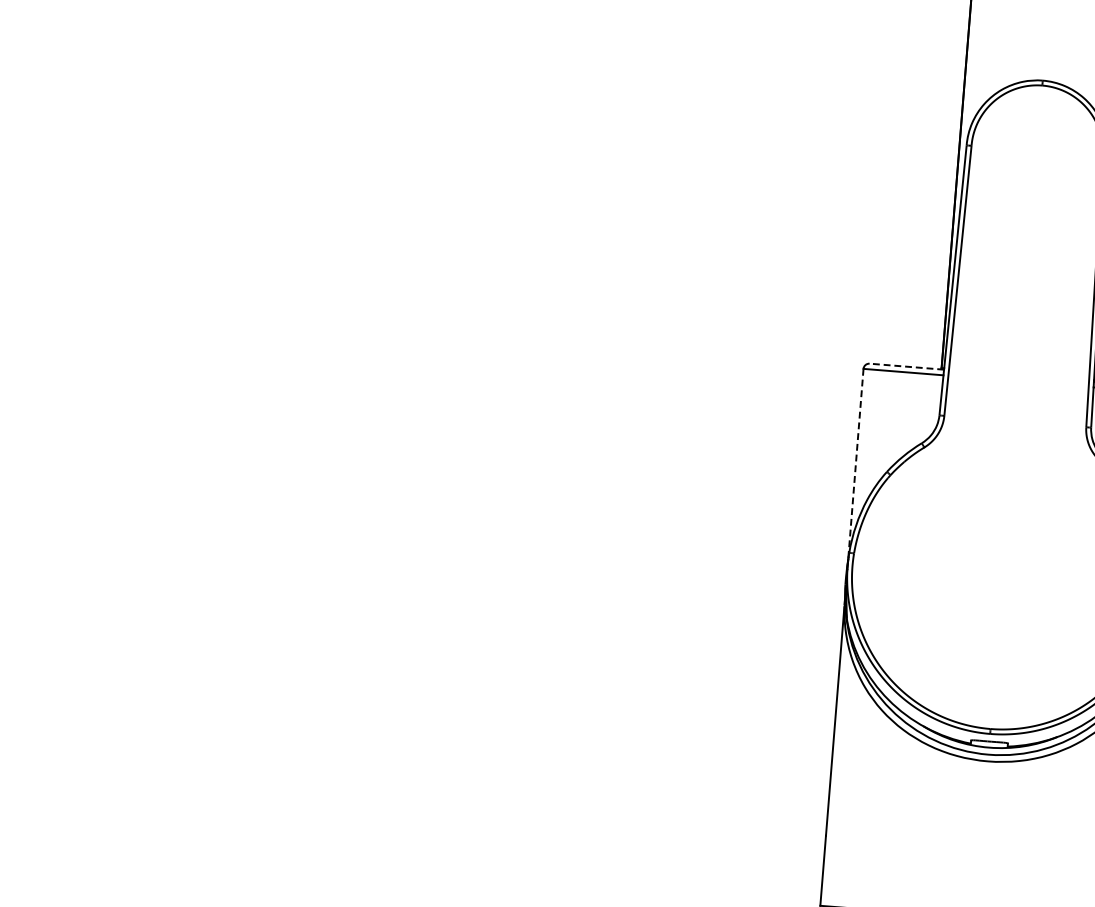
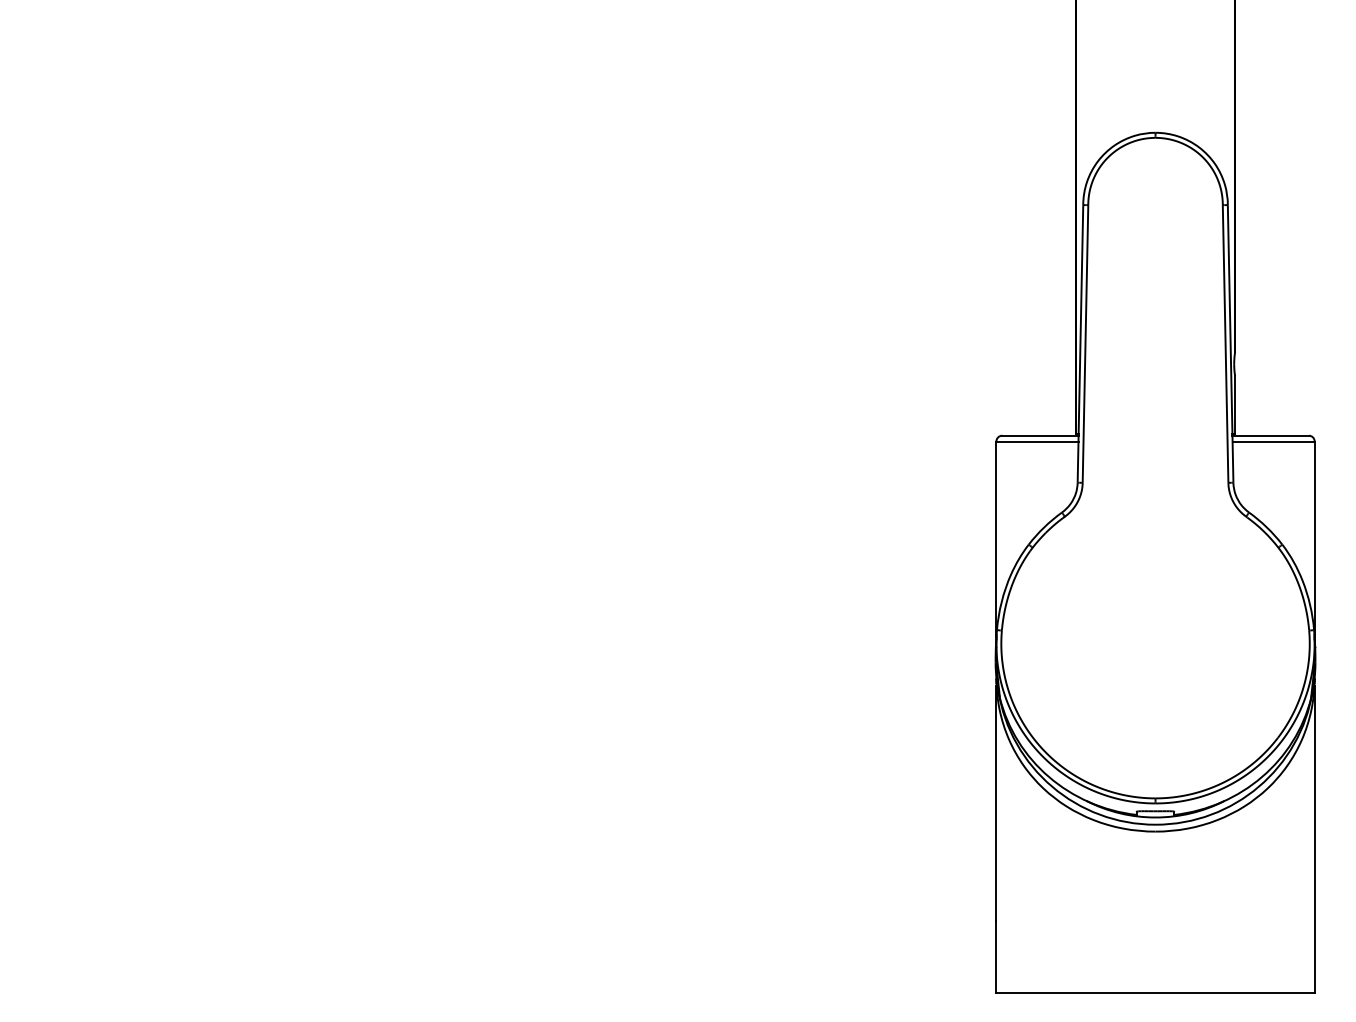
line: (905, 366) -> (1039, 435), dashed -> solid
line: (855, 464) -> (996, 539), dashed -> solid

